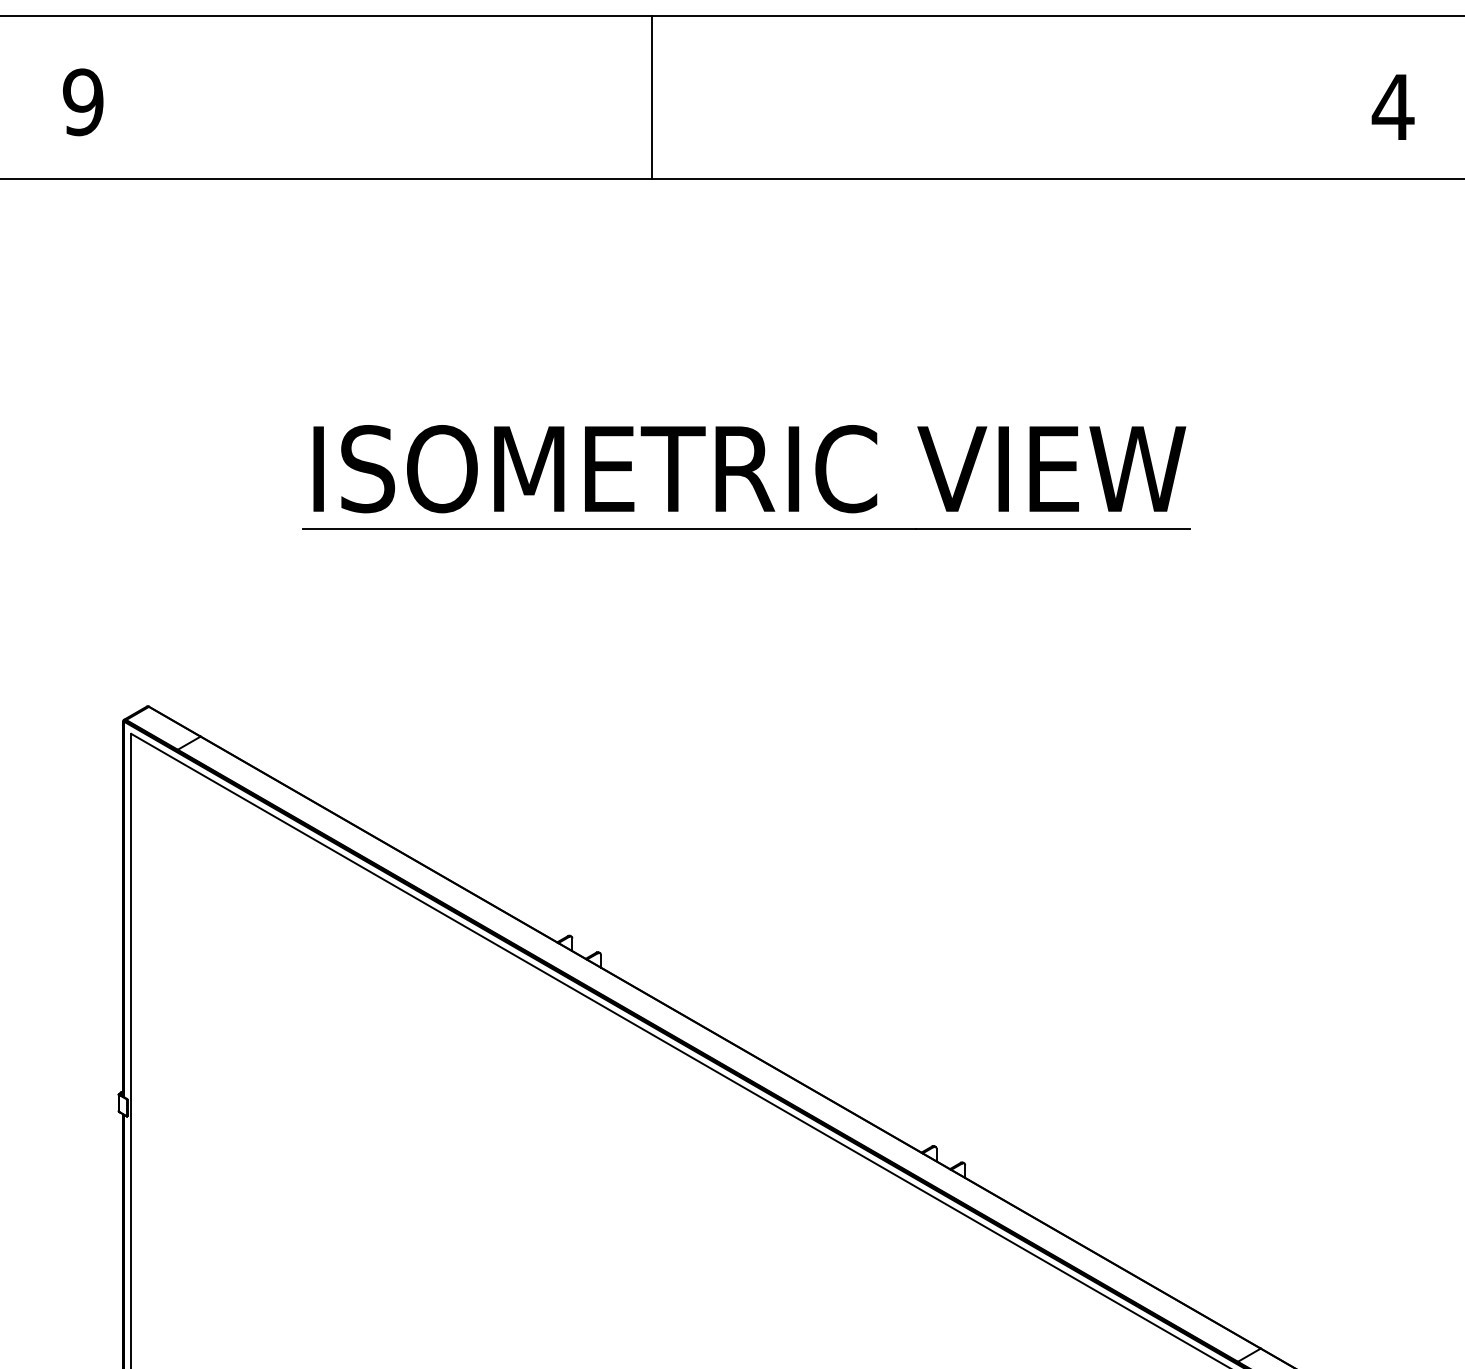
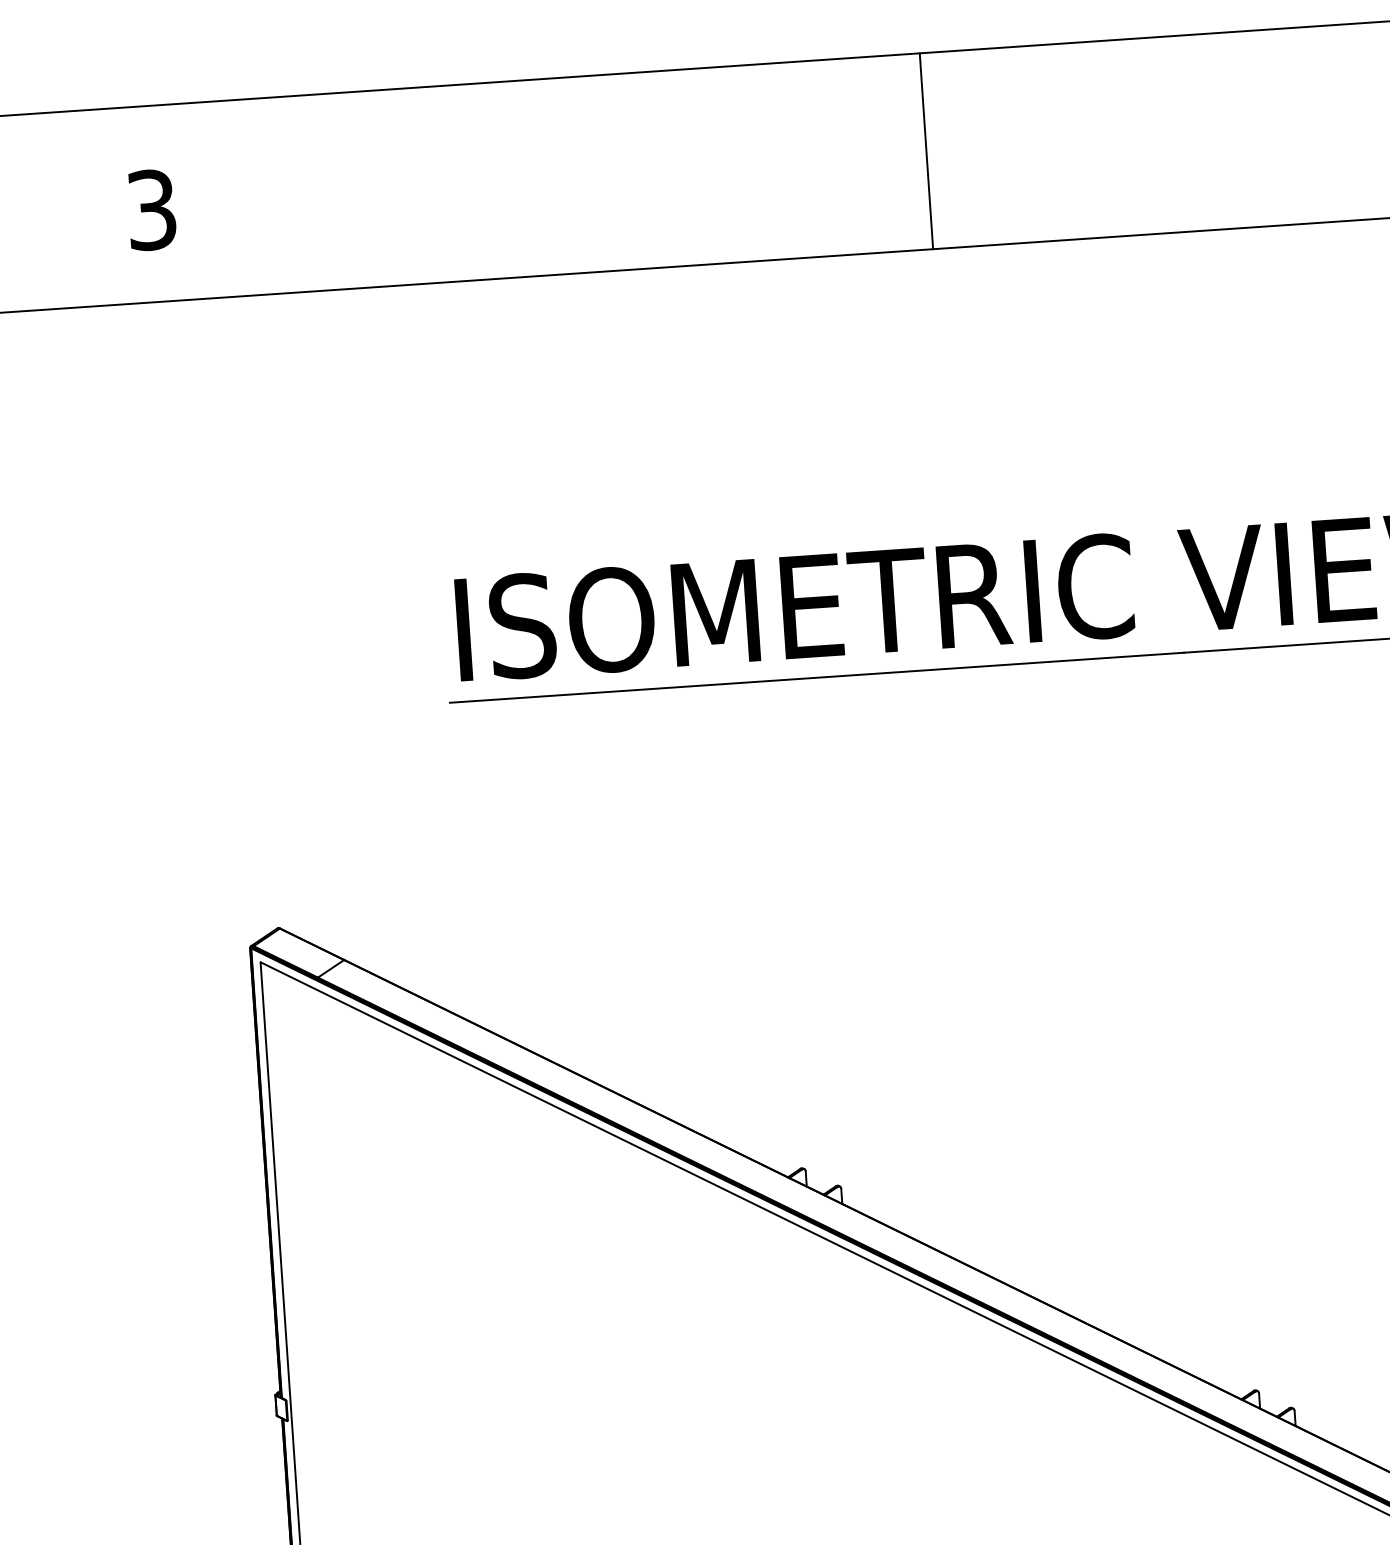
line: (651, 97) -> (926, 151), moved
text: (83, 102) -> (152, 210), 9 -> 3

